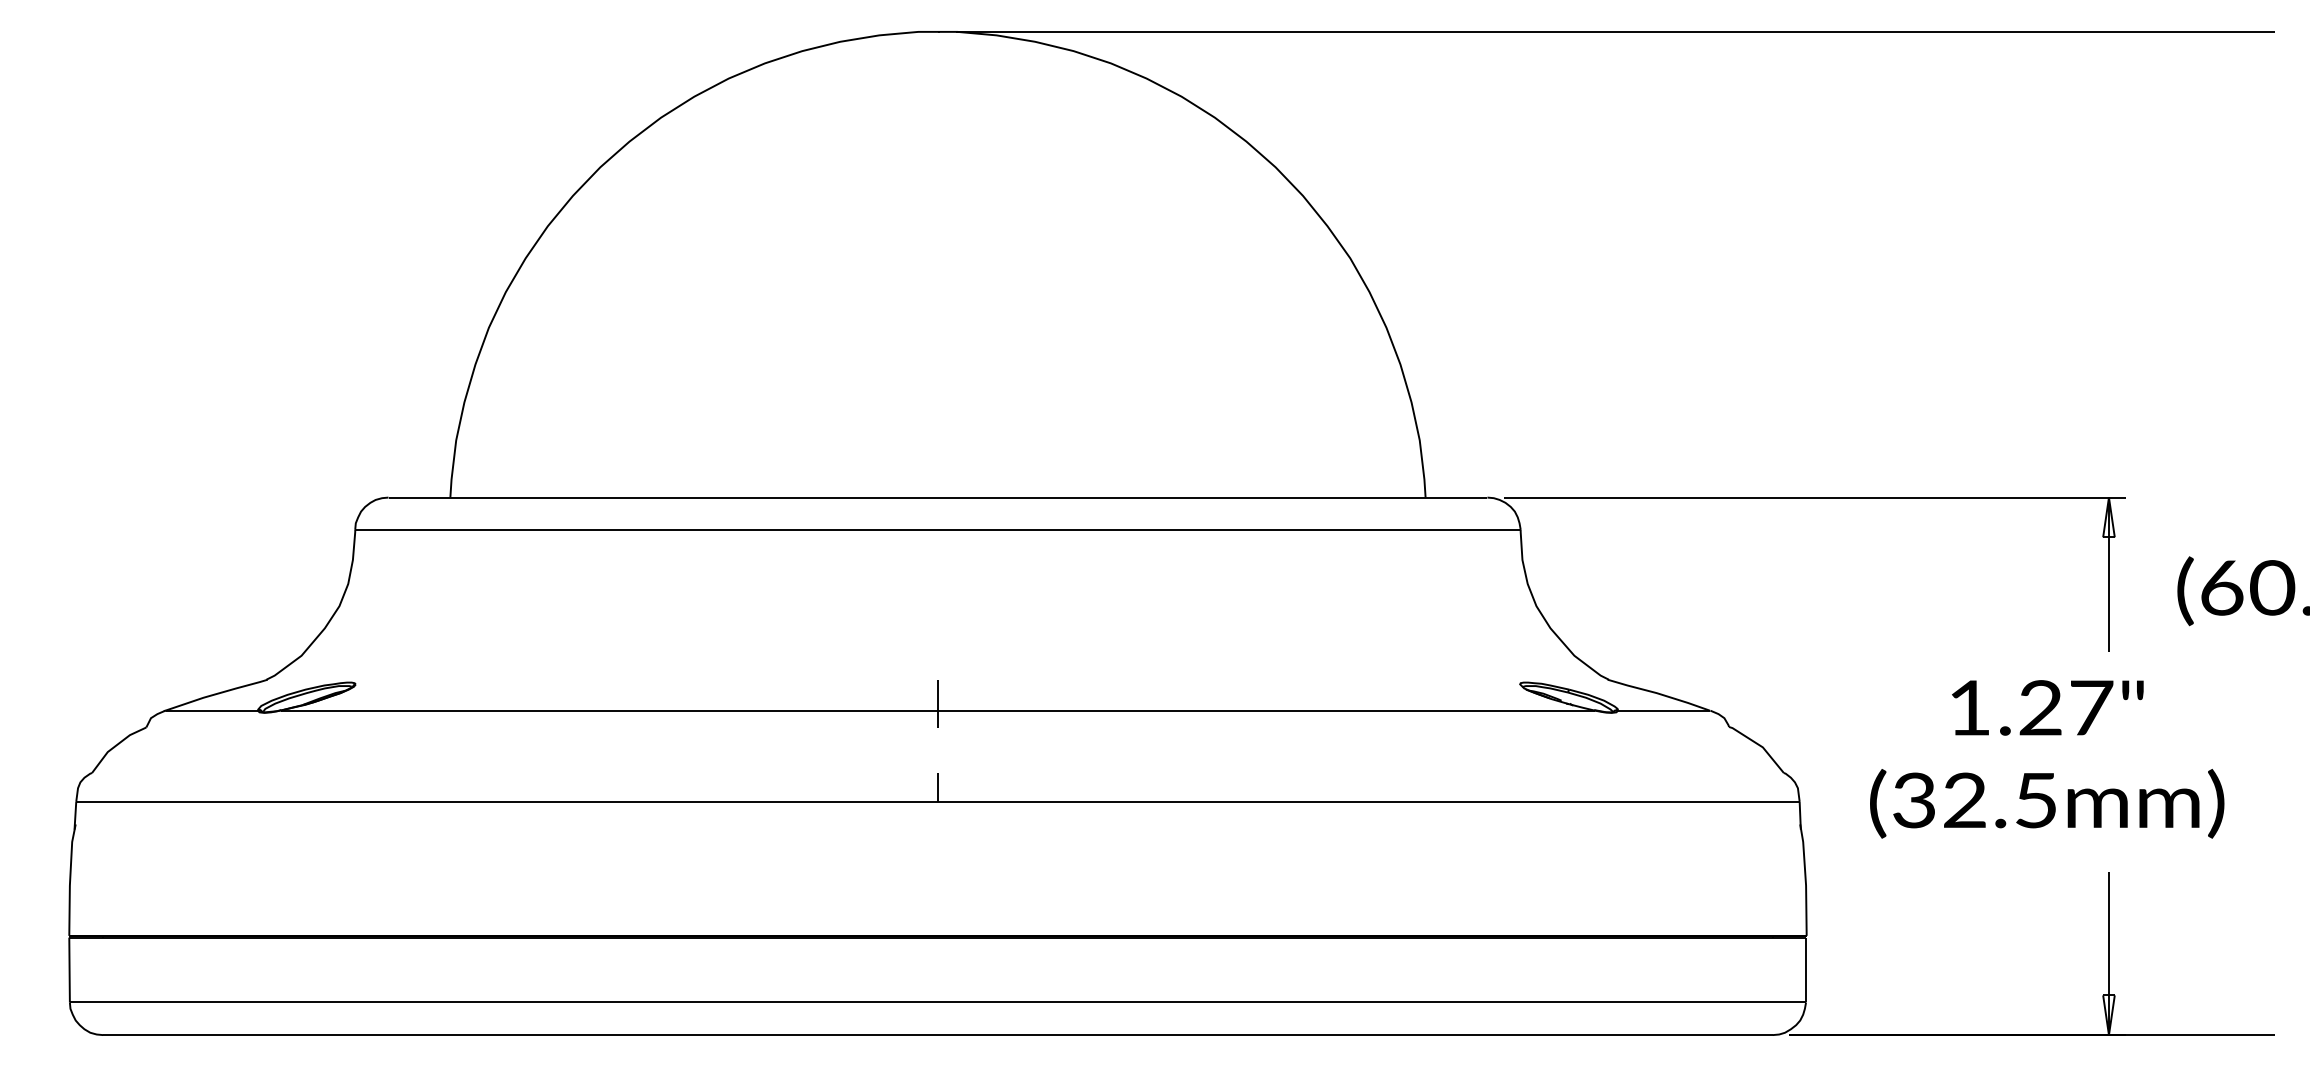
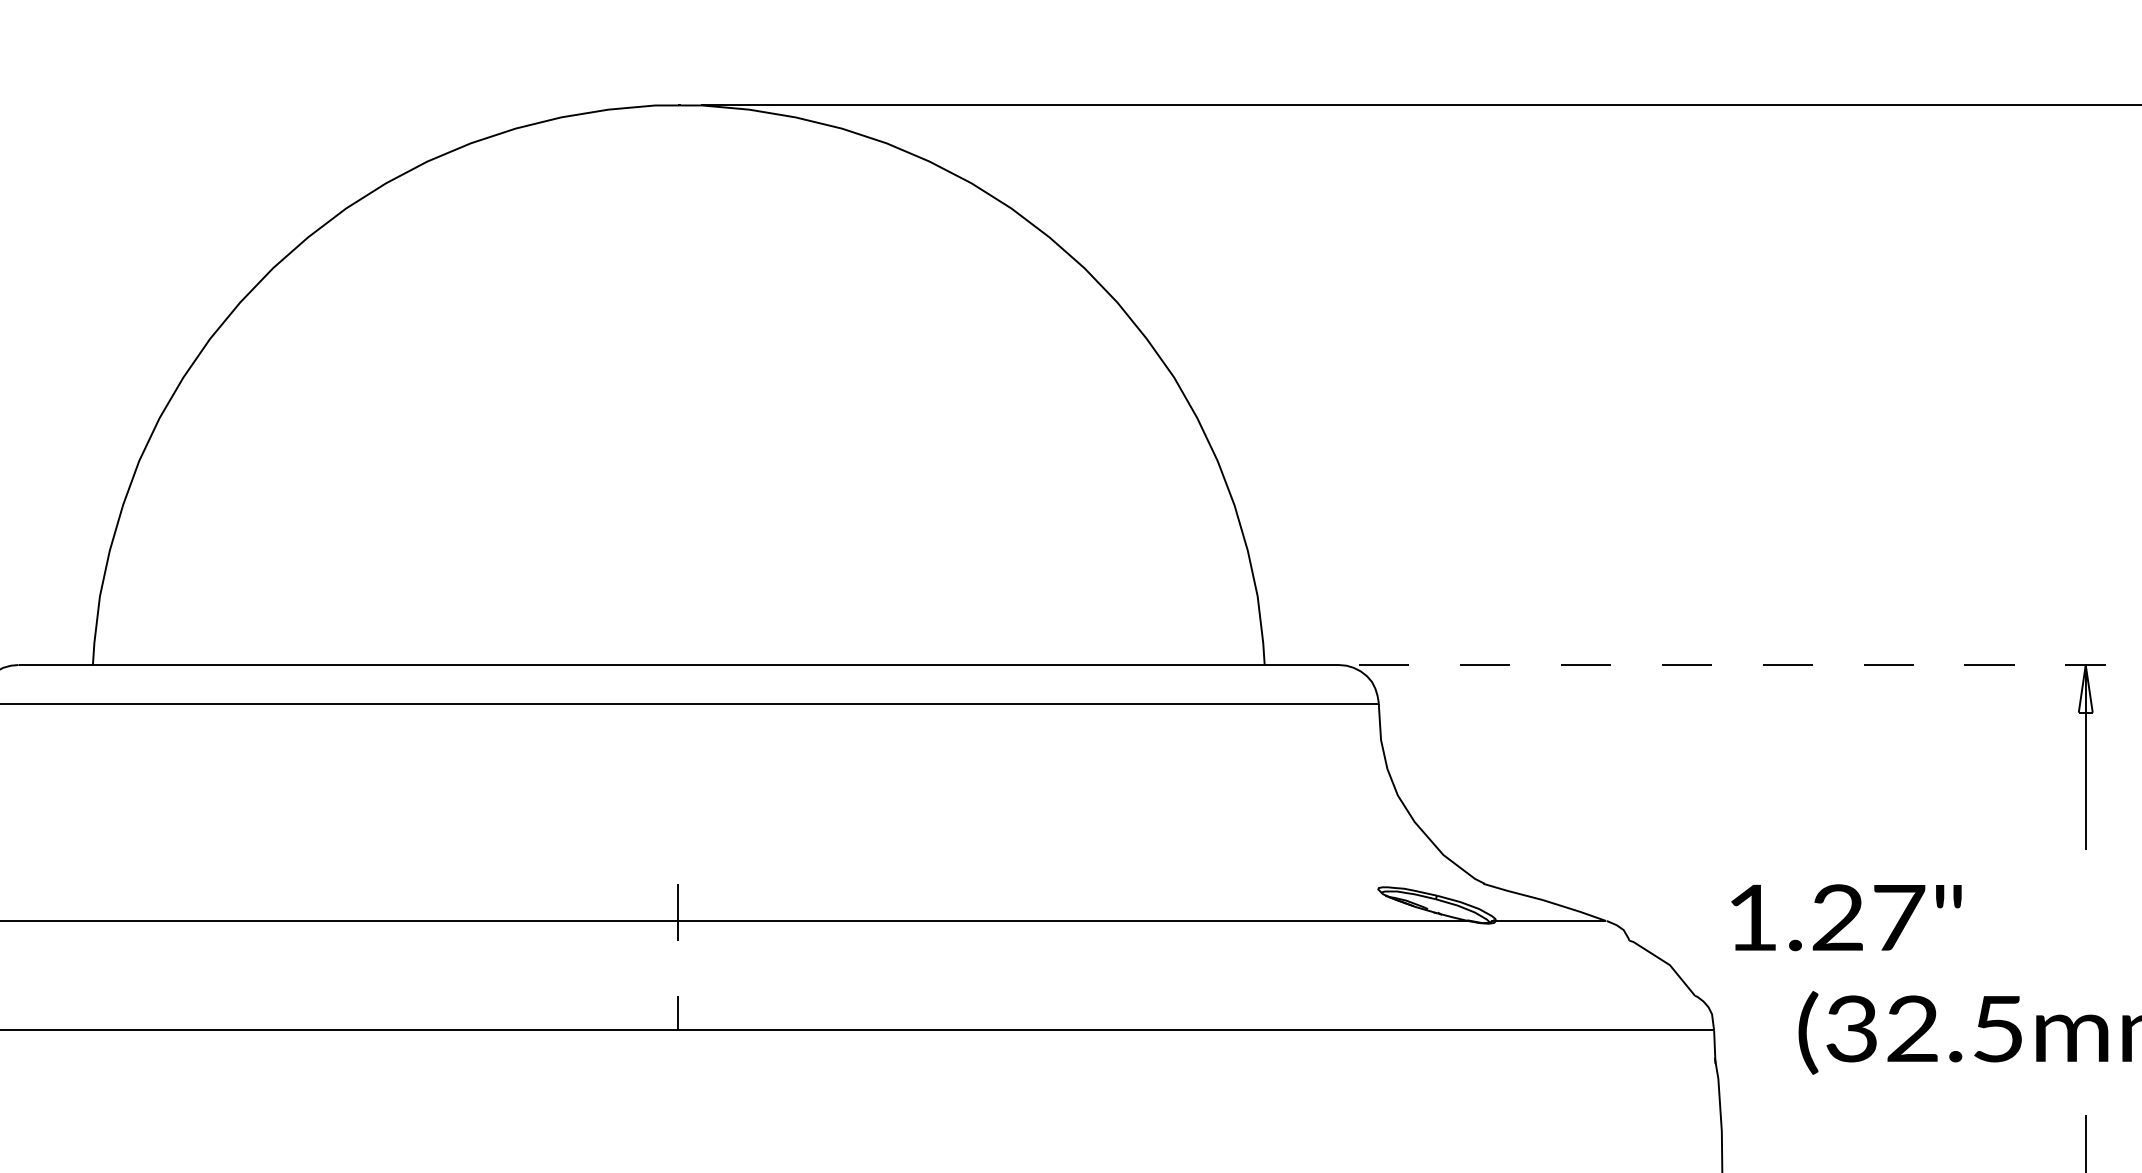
line: (1815, 497) -> (1733, 664), solid -> dashed
text: (2047, 707) -> (1846, 917), moved

